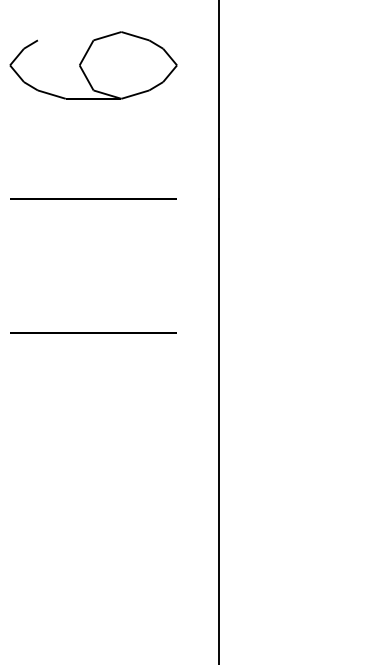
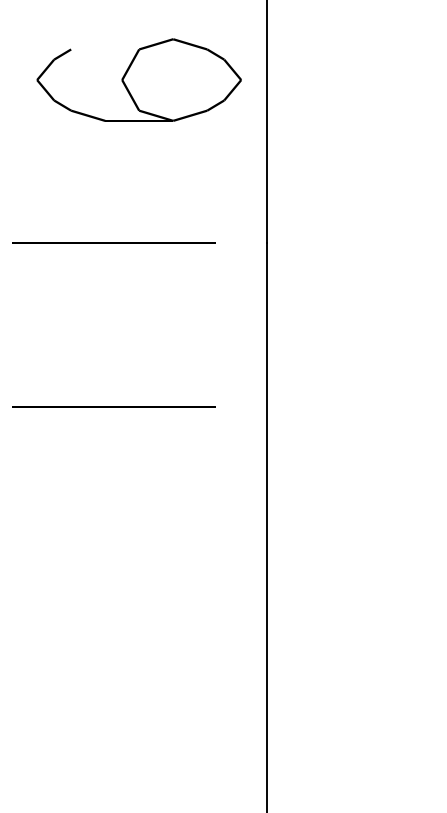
part: (92, 64) -> (138, 79), moved

